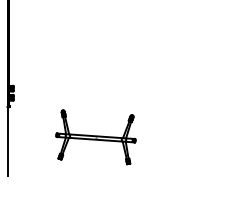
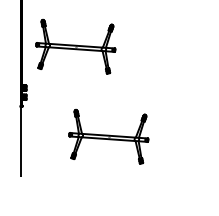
part: (62, 47) -> (75, 46), added

